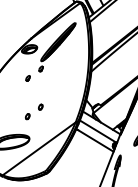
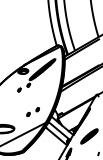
part: (33, 111) -> (32, 111), moved

